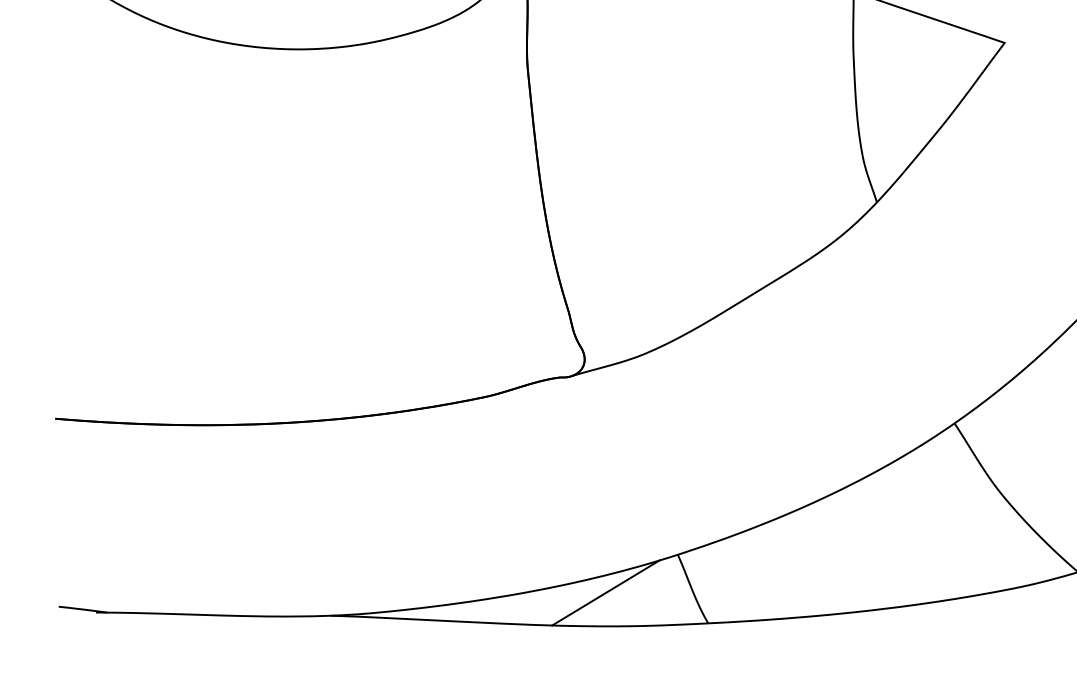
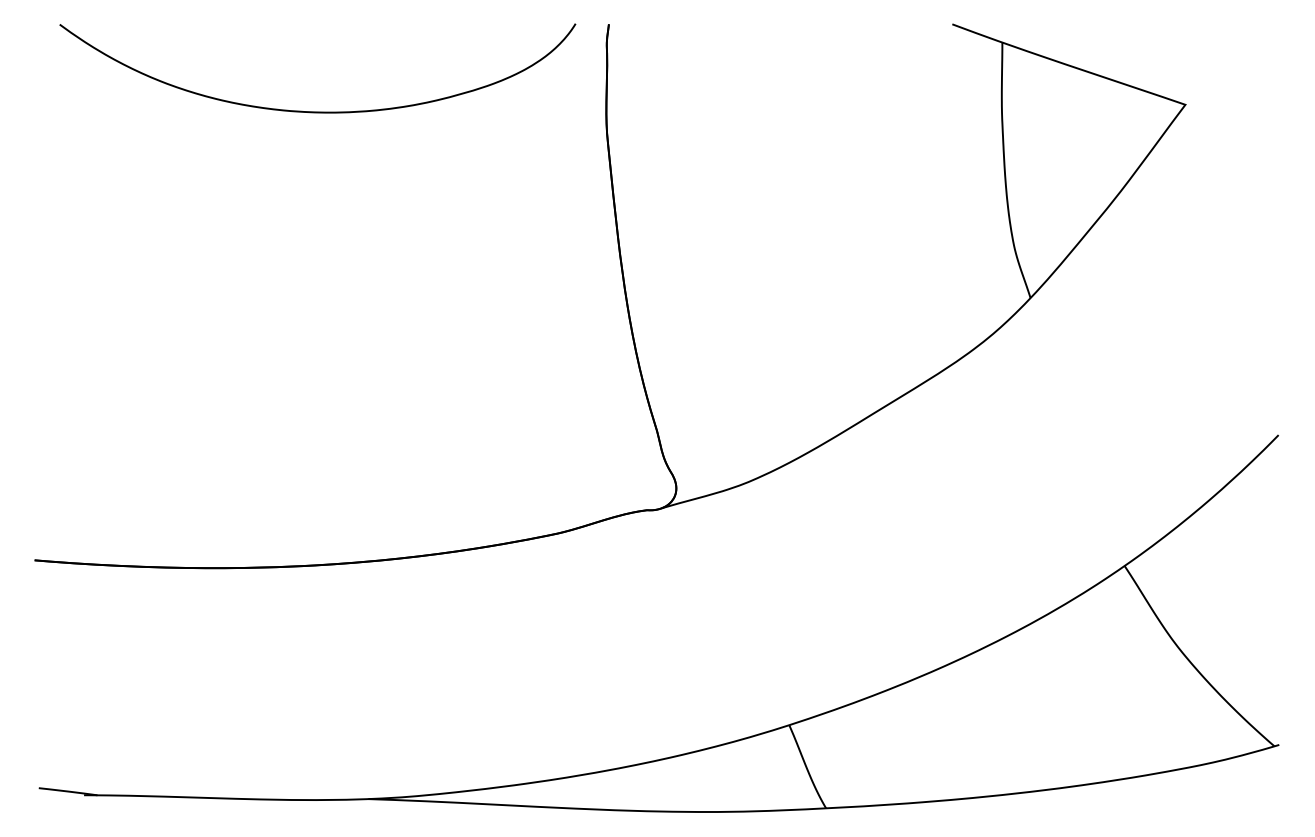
line: (605, 592) -> (701, 771), removed

